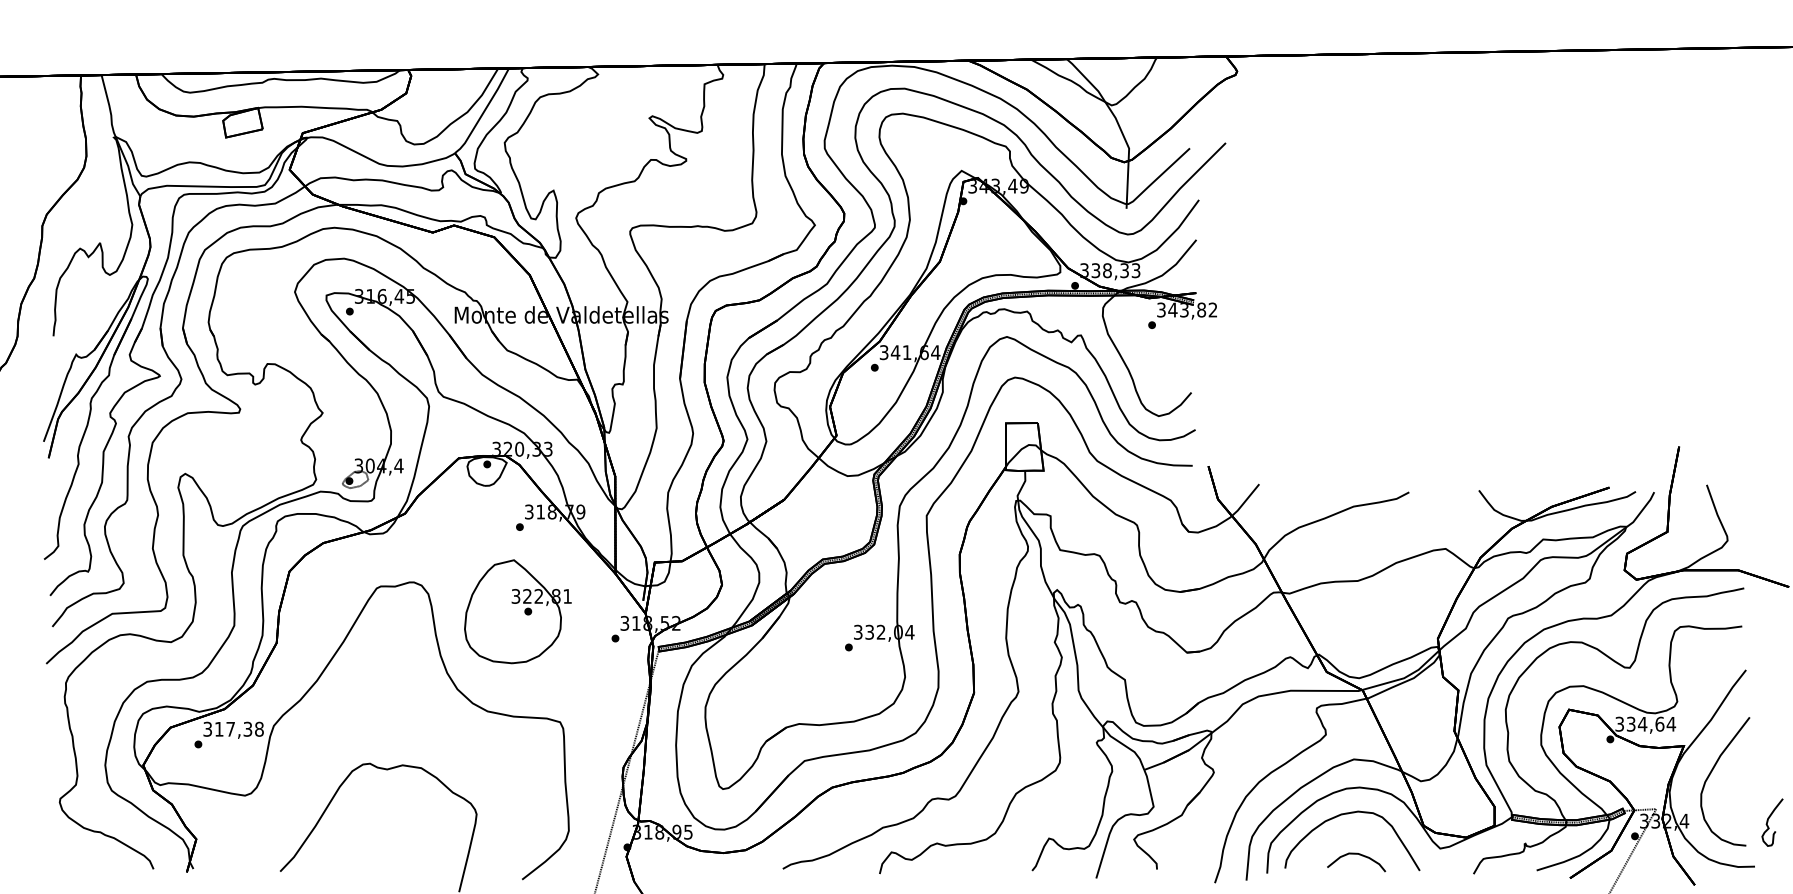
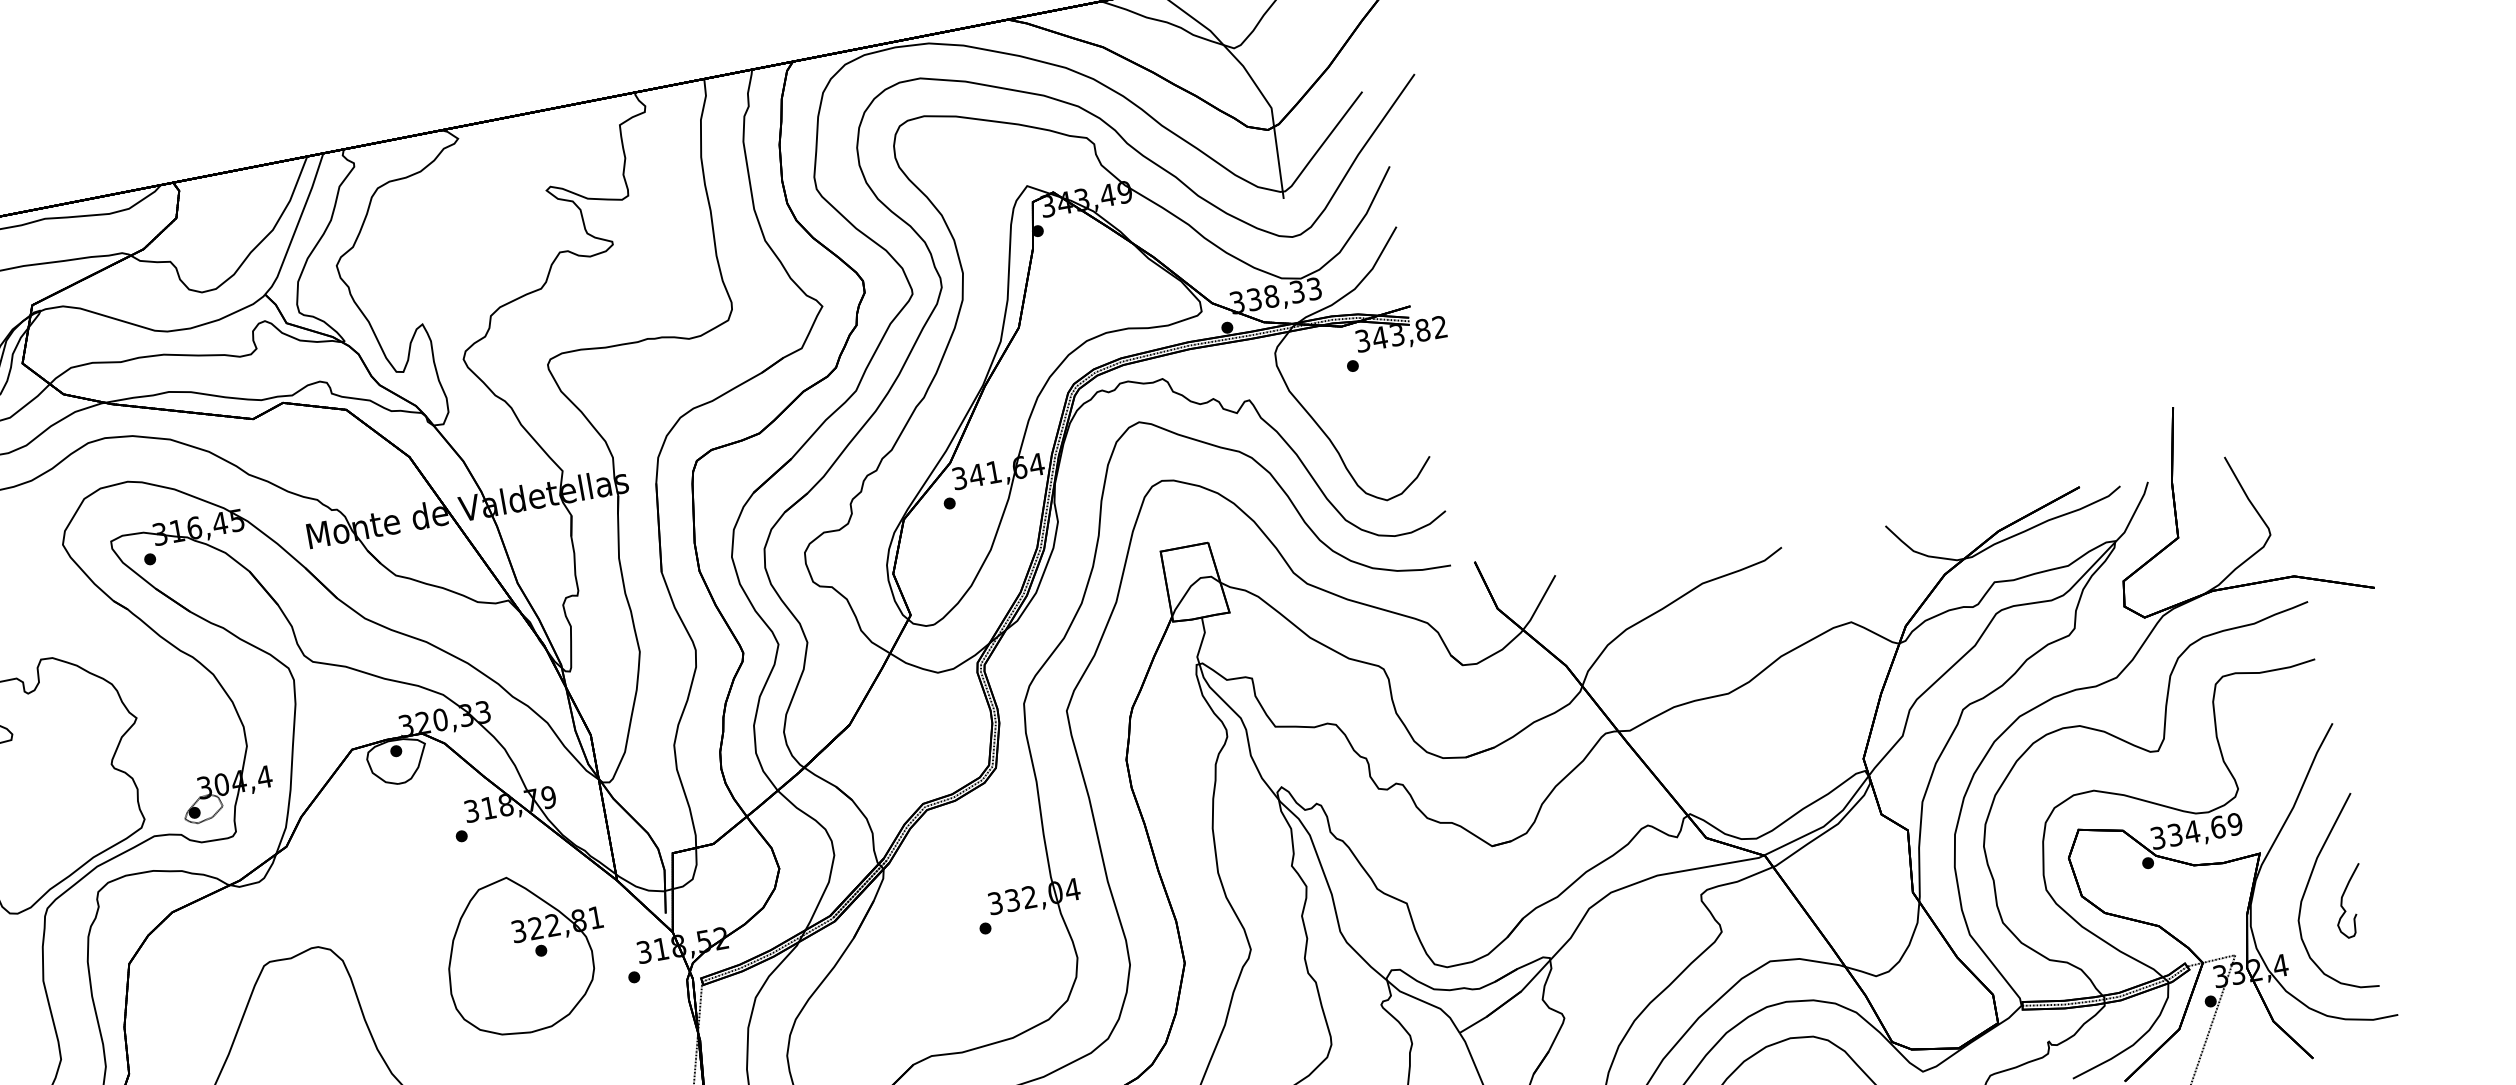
part: (517, 611) -> (525, 953), moved
text: (1671, 723) -> (2235, 823), 334,64 -> 334,69
part: (1772, 822) -> (2349, 901), moved

